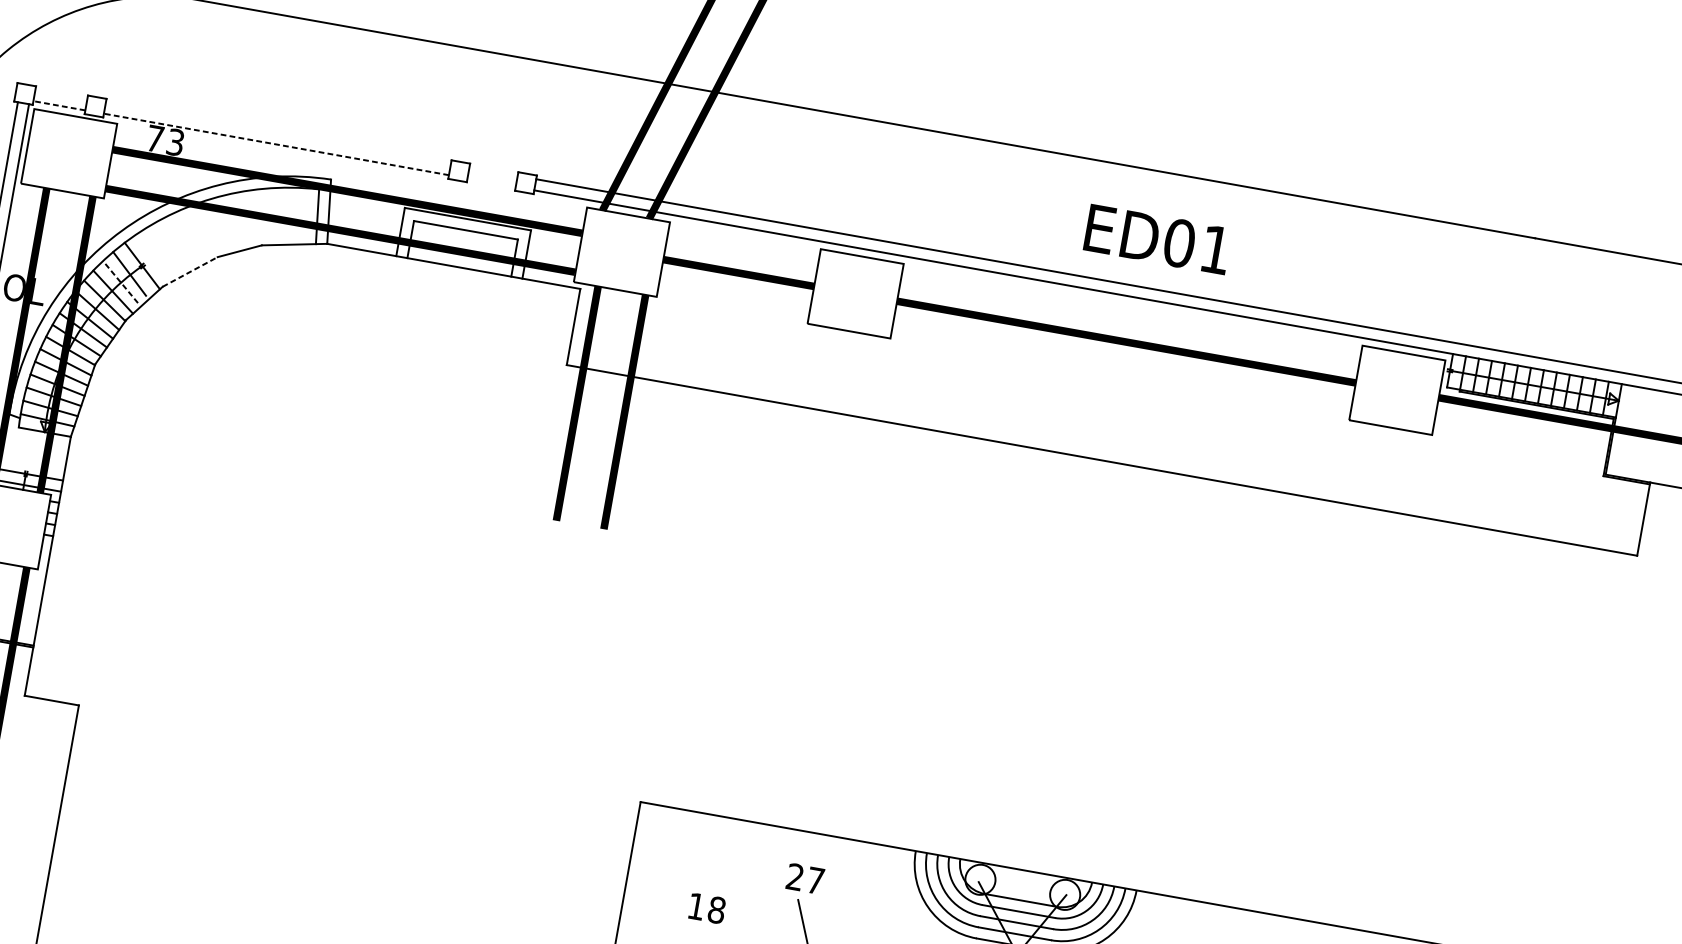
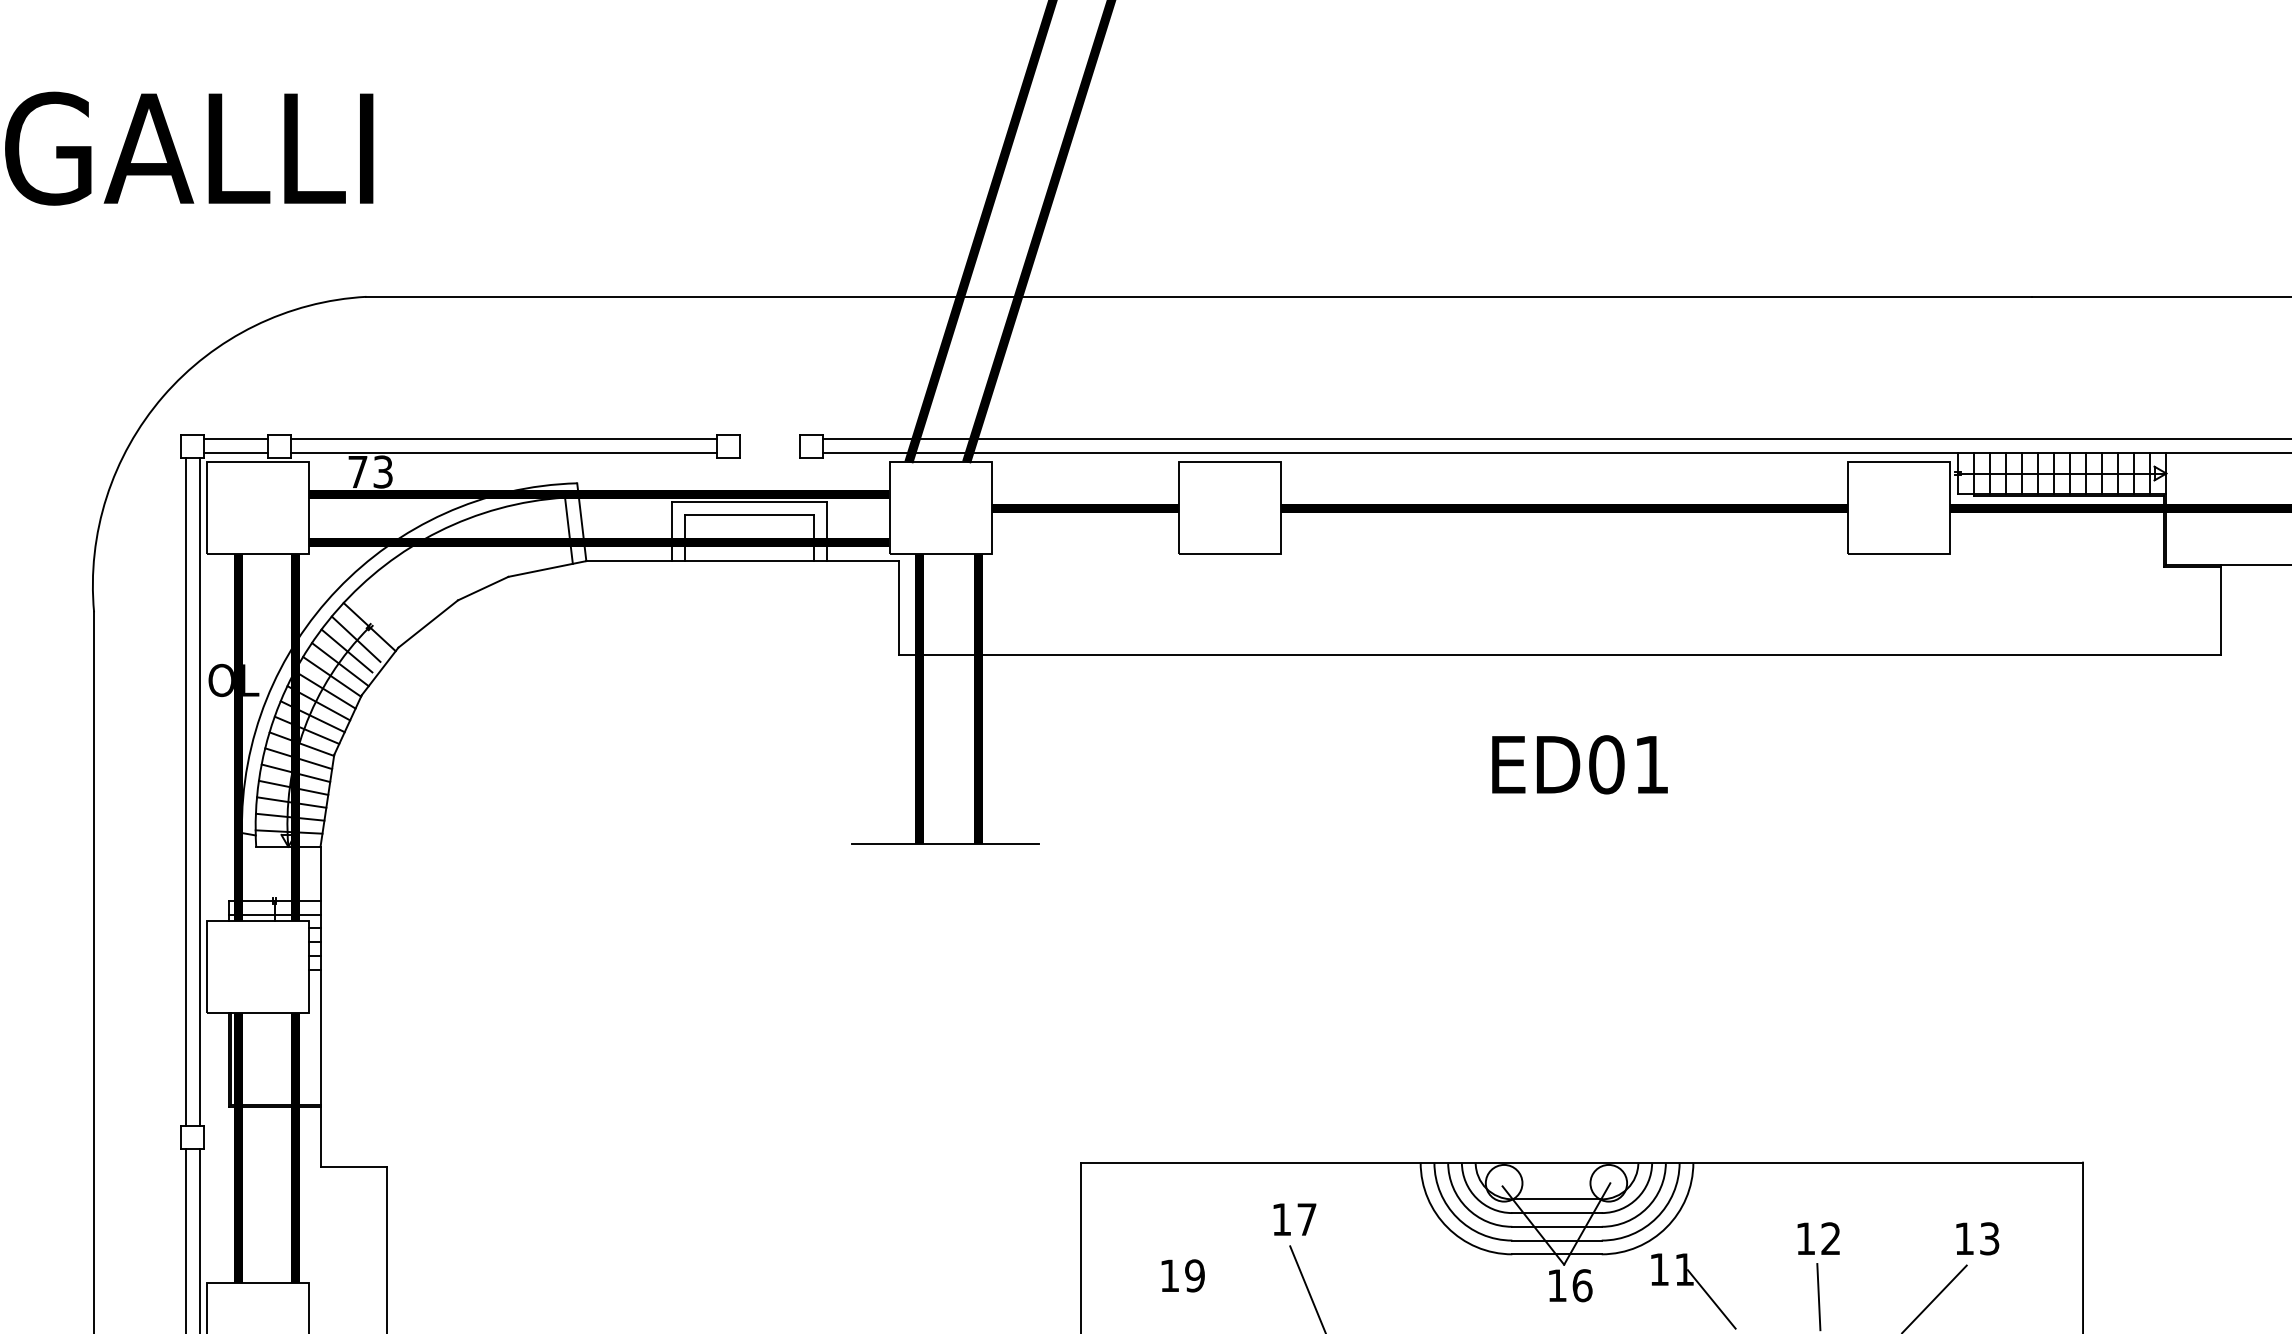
line: (61, 94) -> (236, 439), added
line: (58, 105) -> (235, 452), dashed -> solid
line: (278, 133) -> (504, 439), added
line: (275, 143) -> (503, 452), dashed -> solid
text: (1157, 239) -> (1579, 764), moved
line: (190, 271) -> (428, 623), dashed -> solid
line: (120, 281) -> (346, 650), dashed -> solid
line: (576, 524) -> (944, 843), added
text: (795, 877) -> (1281, 1219), 27 -> 17
text: (716, 909) -> (1194, 1275), 18 -> 19

